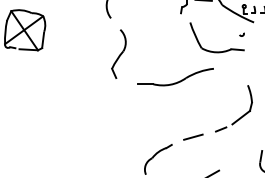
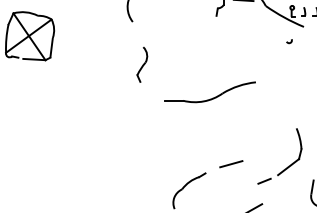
part: (211, 50) -> (253, 60), removed
part: (118, 53) -> (141, 64), size x0.6
part: (239, 117) -> (286, 166), moved

